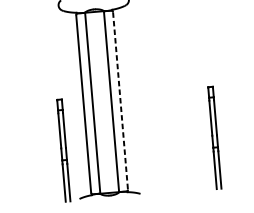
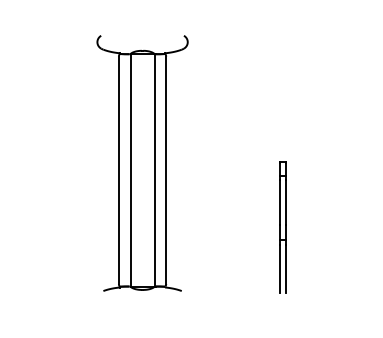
line: (120, 101) -> (166, 170), dashed -> solid
part: (63, 150) -> (88, 227), removed

